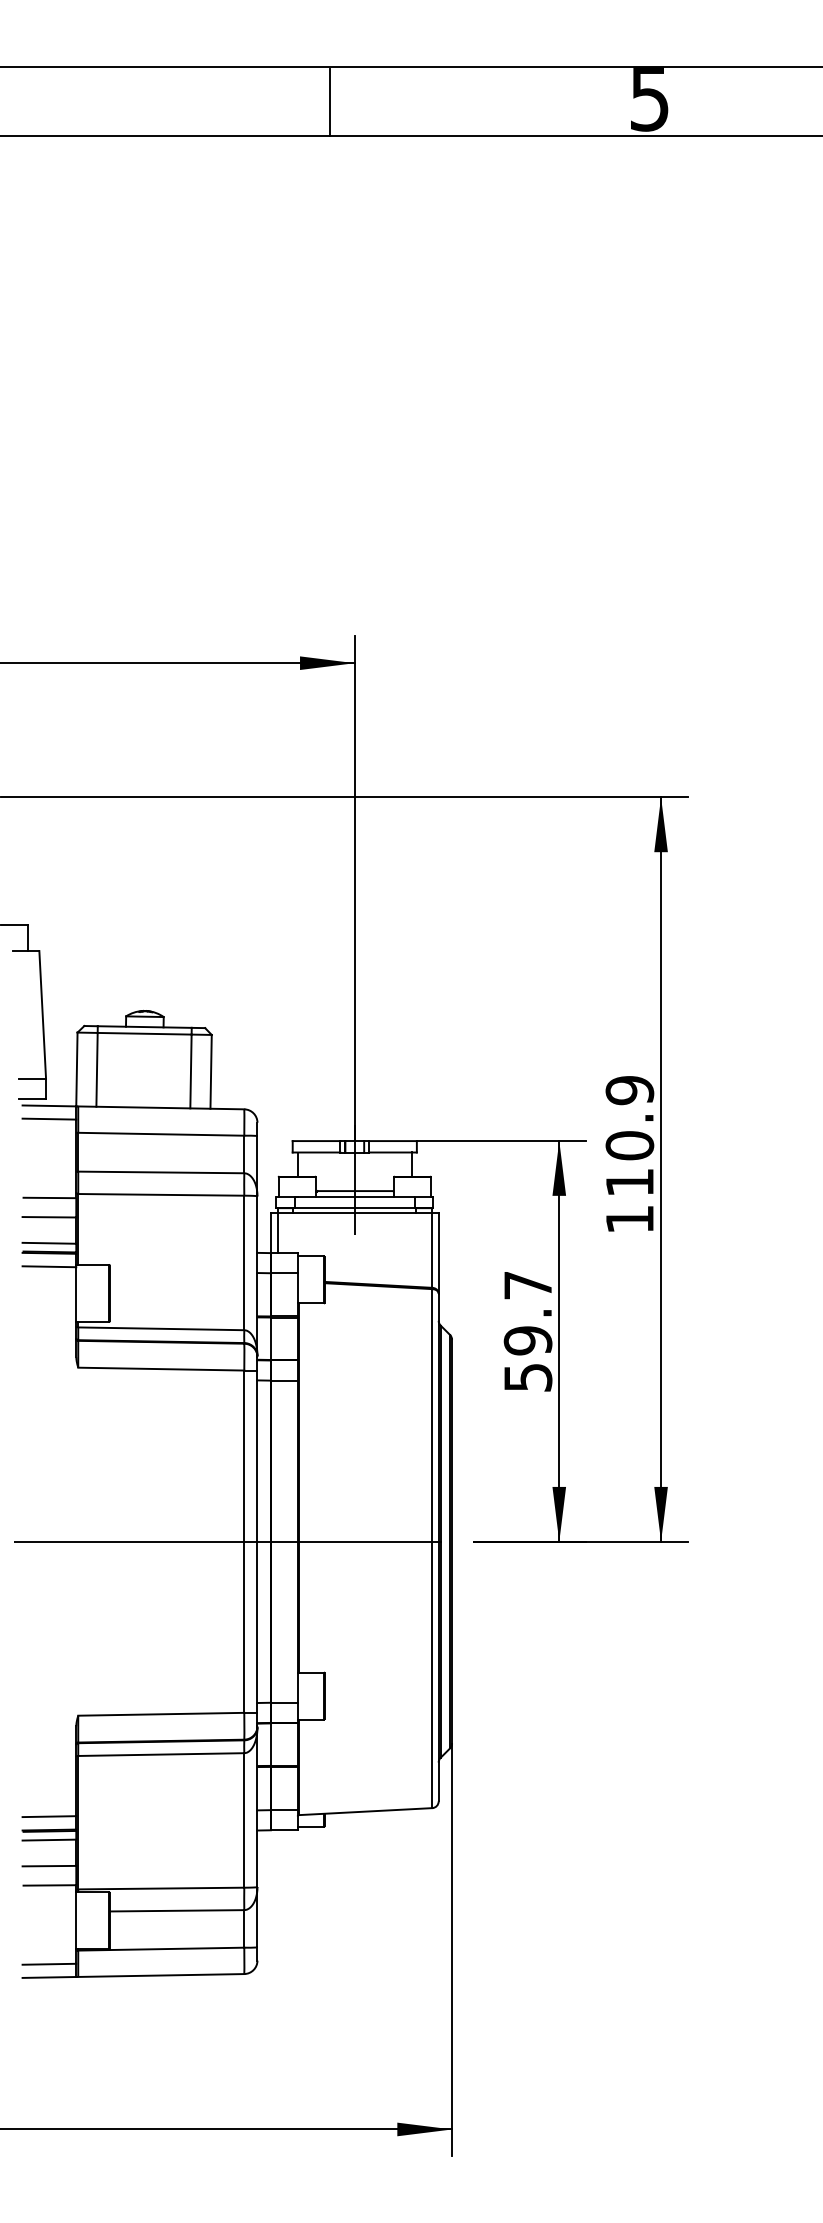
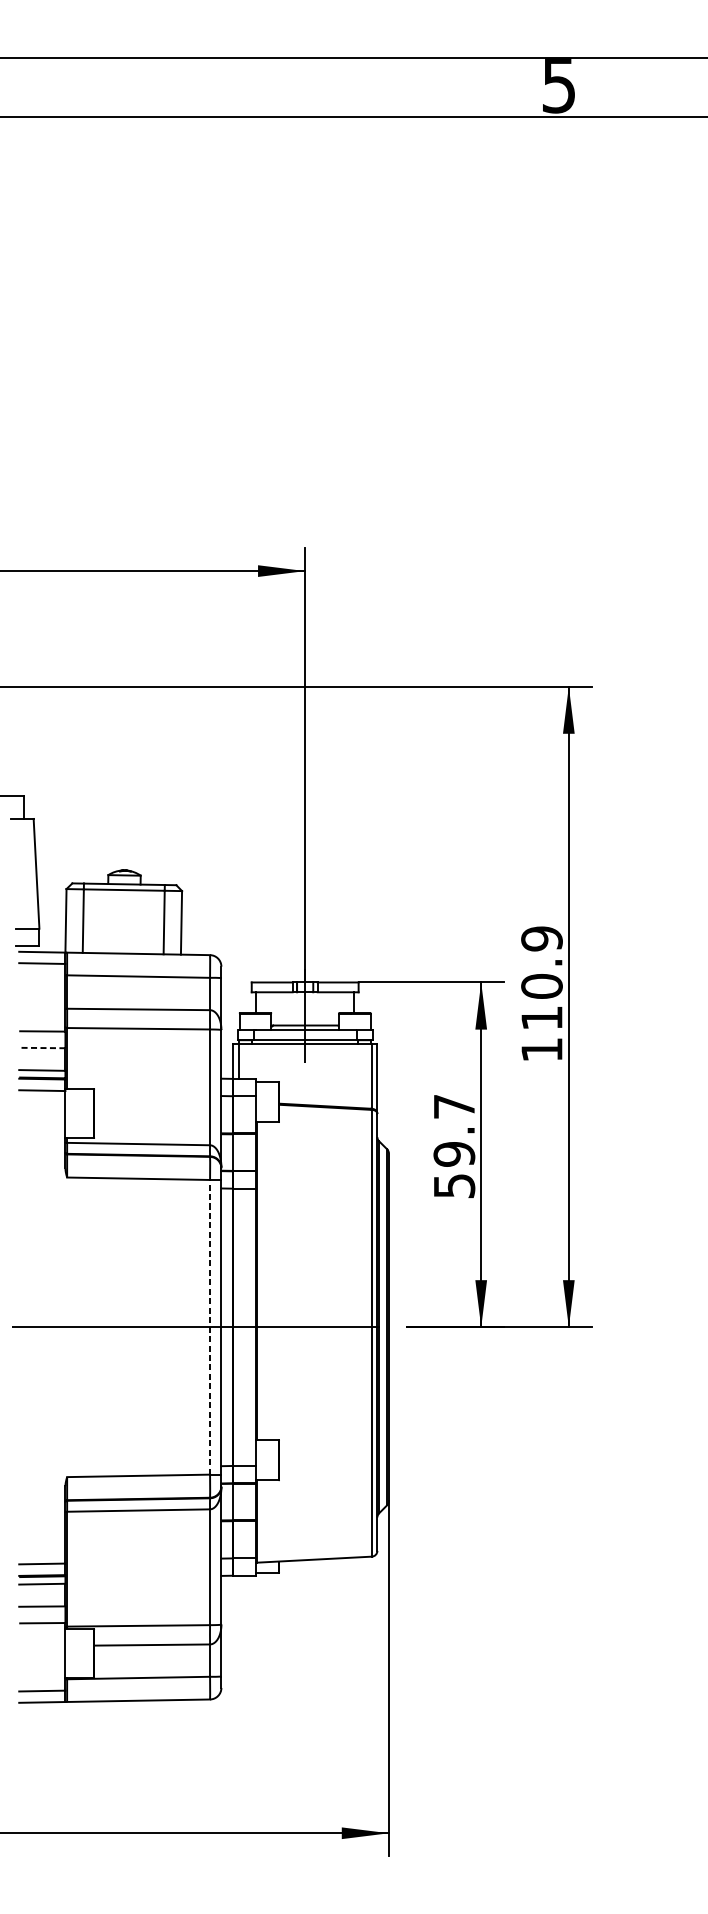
line: (329, 102) -> (283, 88), removed
line: (49, 1217) -> (42, 1048), solid -> dashed
line: (244, 1541) -> (210, 1327), solid -> dashed

